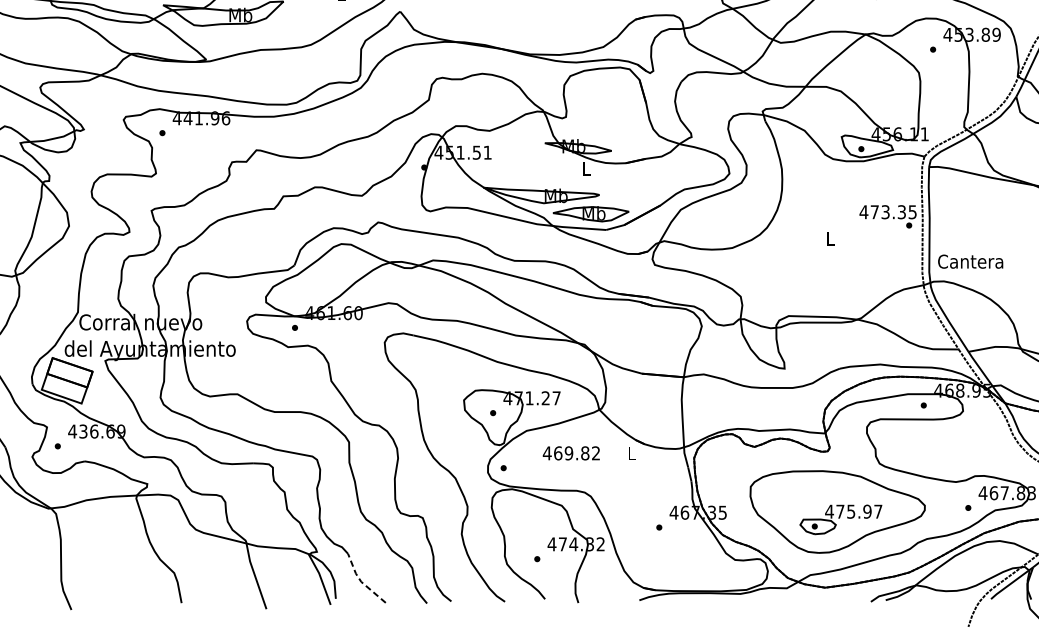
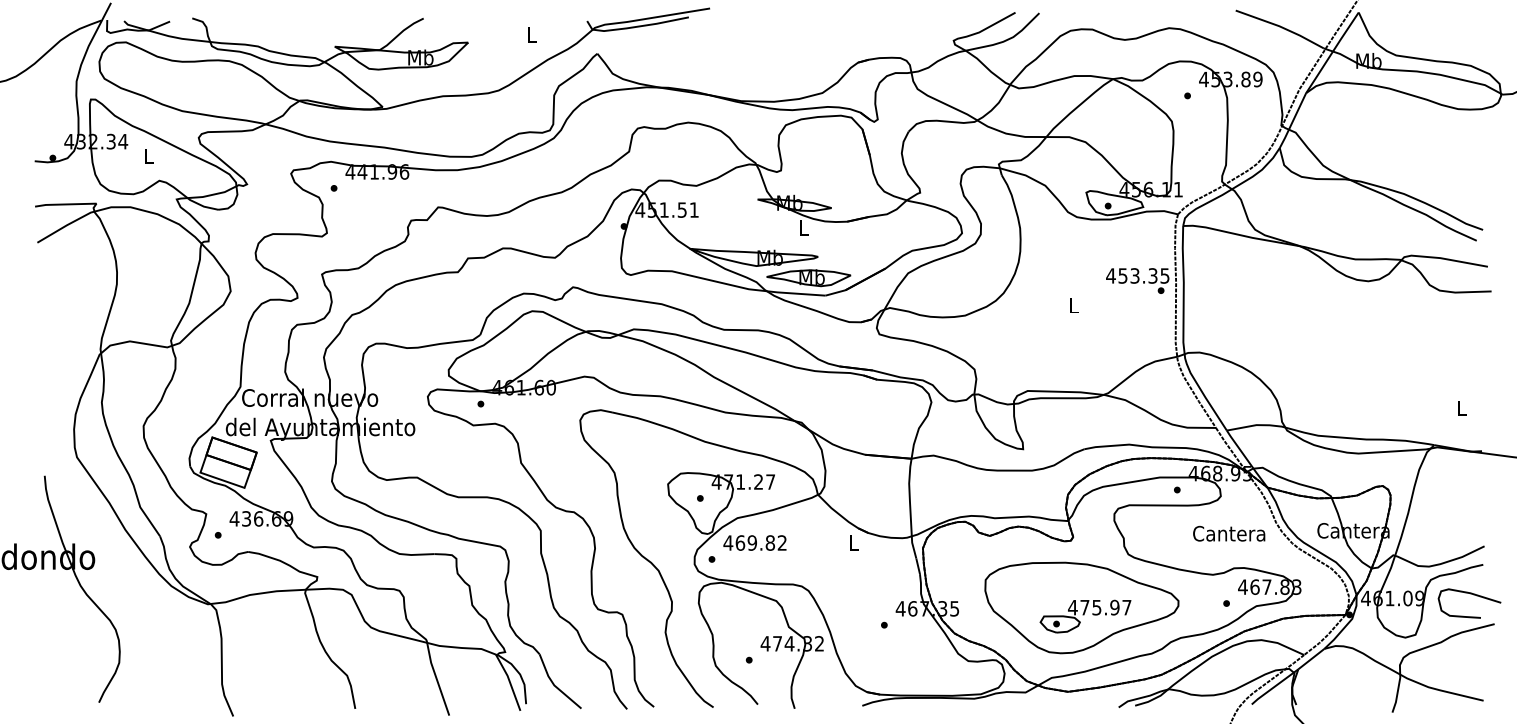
text: (874, 211) -> (1122, 275), 473.35 -> 453.35
text: (970, 261) -> (1229, 533), moved
text: (570, 452) -> (754, 542), moved
line: (361, 581) -> (554, 685), dashed -> solid

